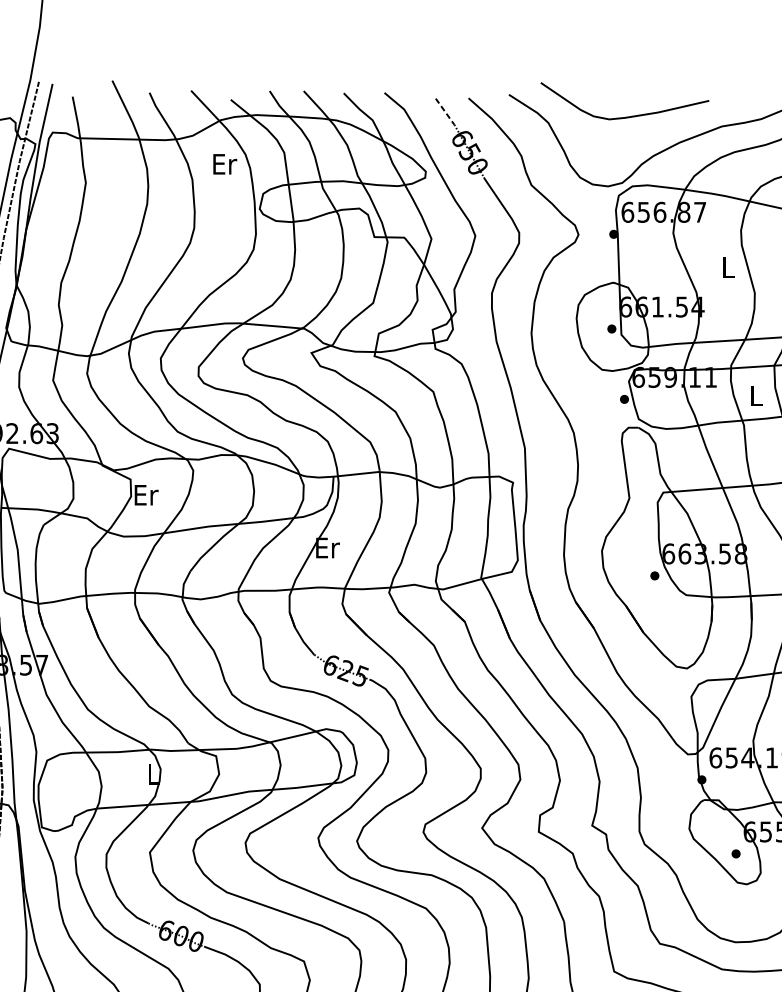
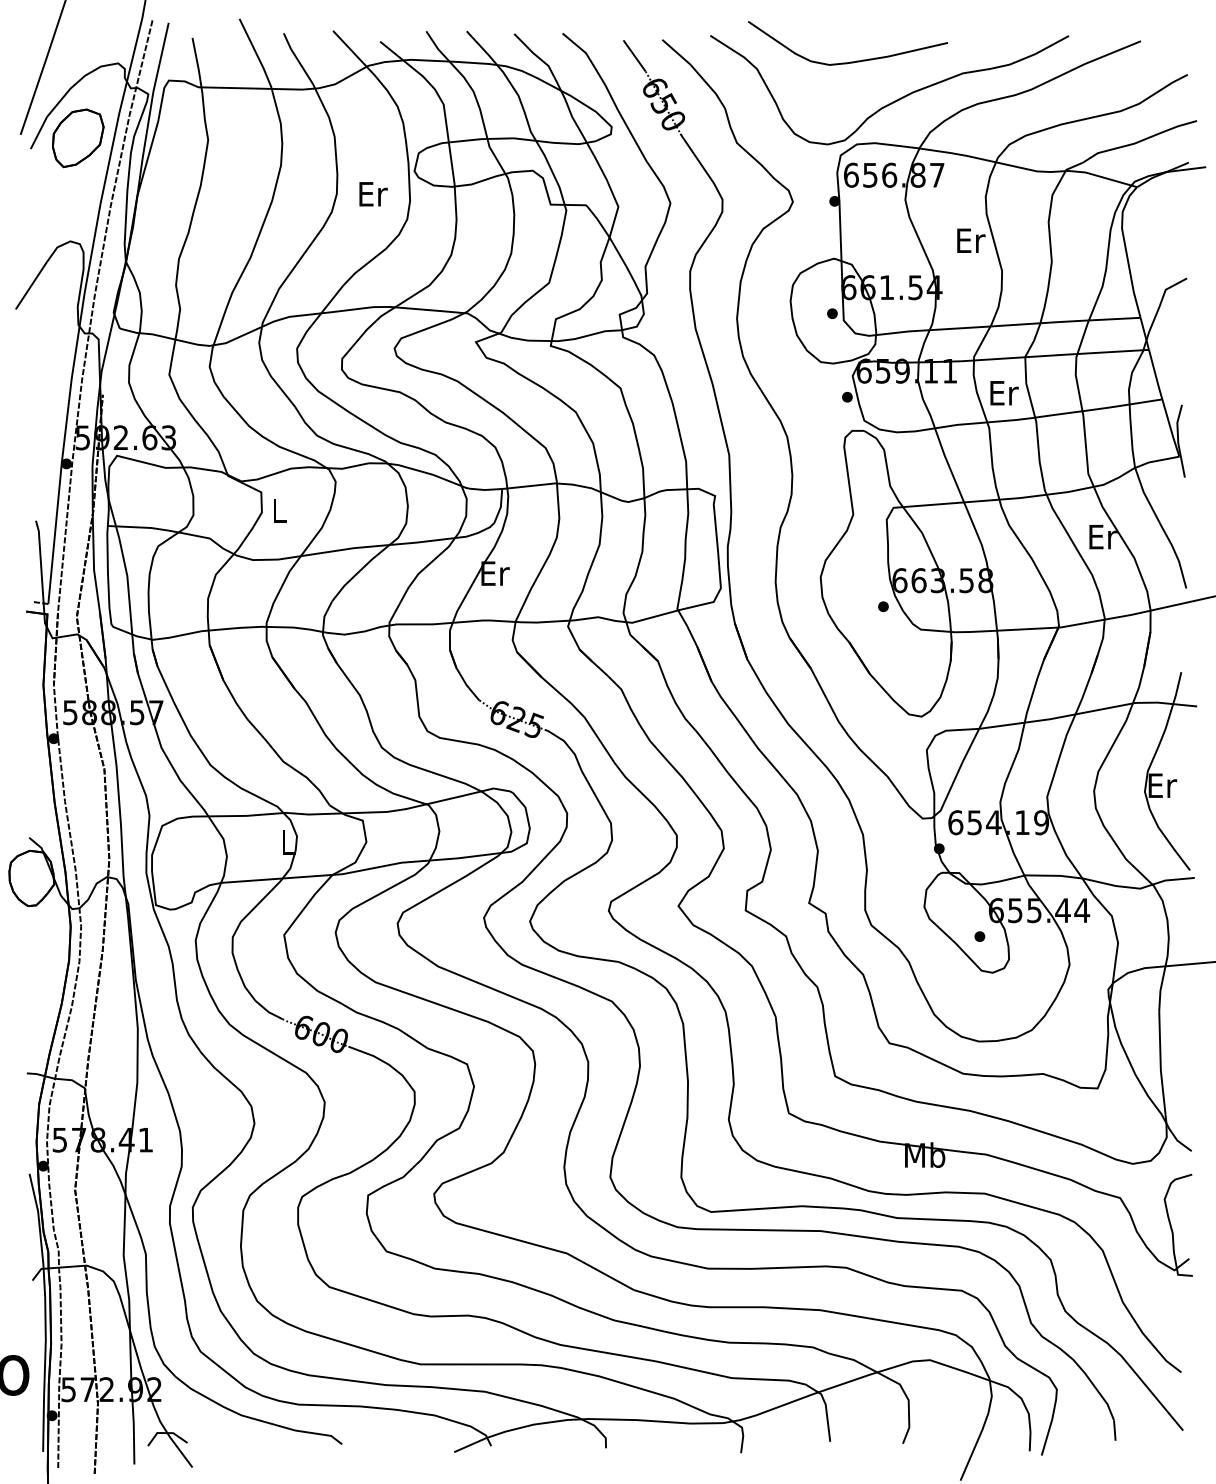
line: (445, 112) -> (634, 56), dashed -> solid
text: (225, 164) -> (373, 194), moved
text: (729, 267) -> (971, 240), L -> Er
text: (756, 396) -> (1004, 393), L -> Er
text: (146, 494) -> (280, 510), Er -> L

